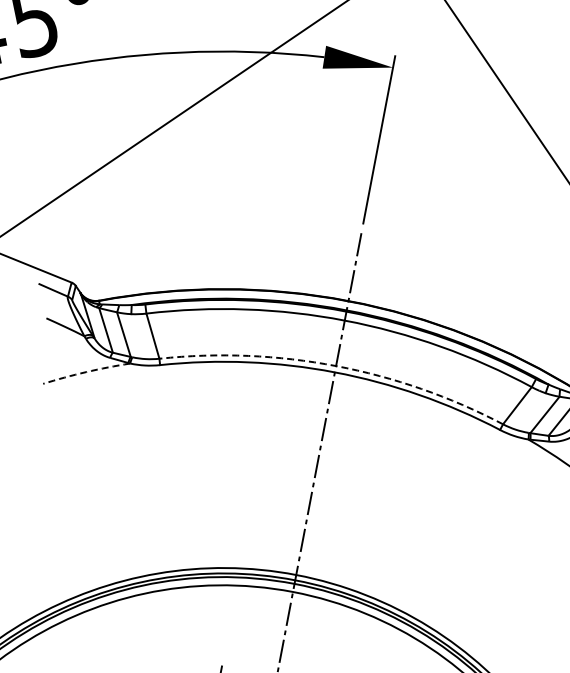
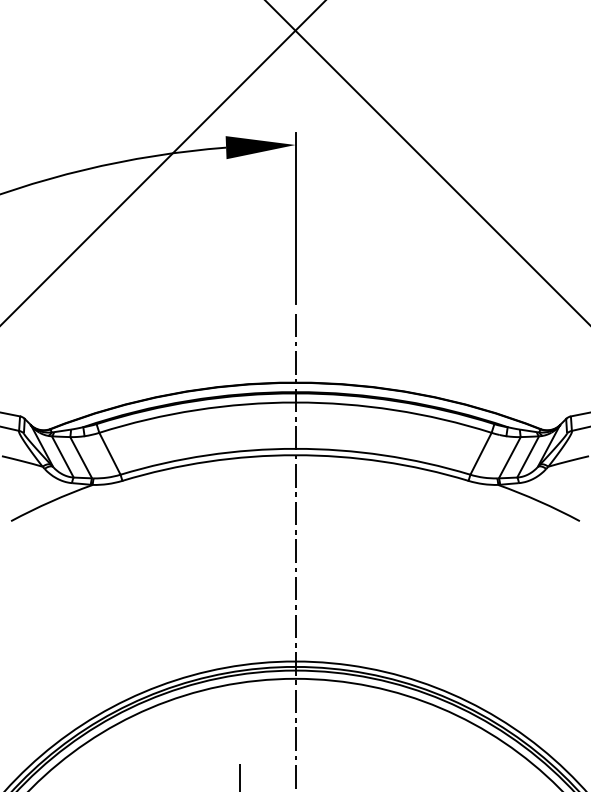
arc: (336, 365) -> (295, 448), dashed -> solid
arc: (86, 372) -> (51, 501), dashed -> solid

